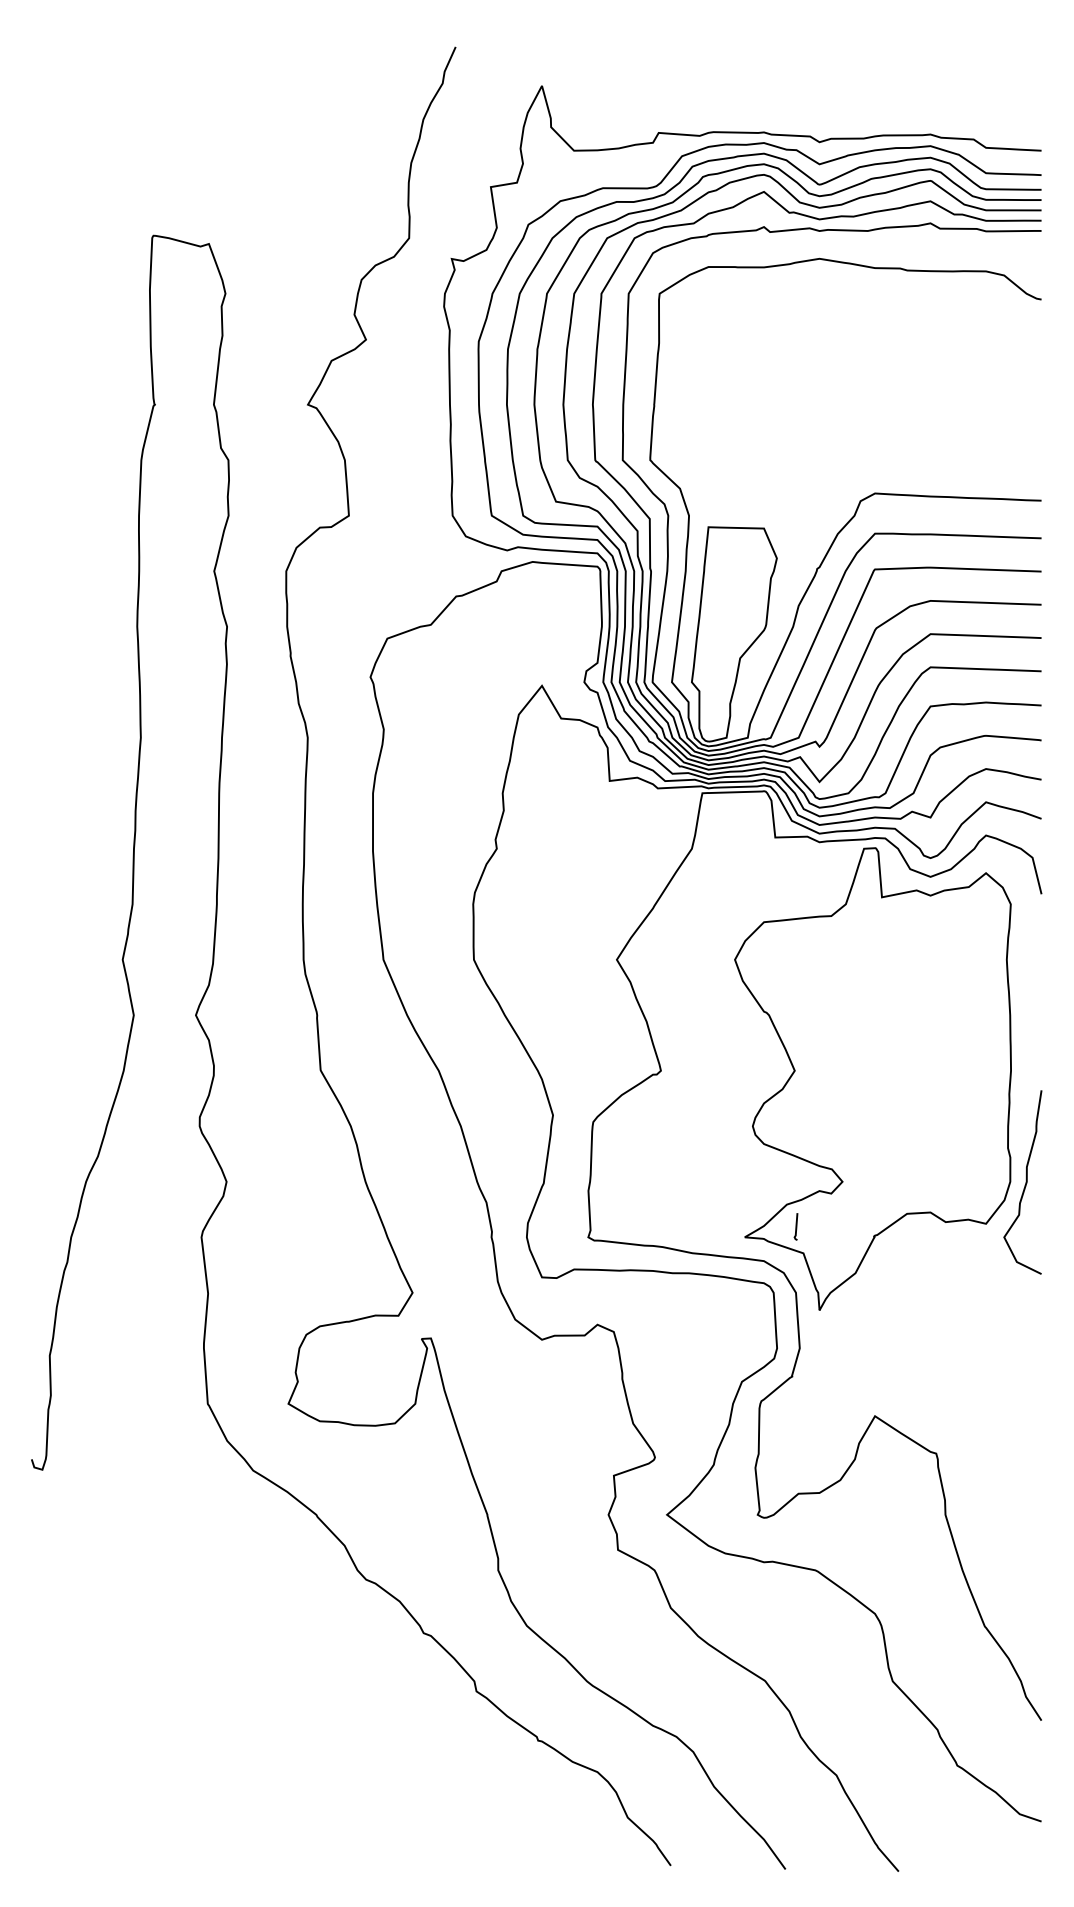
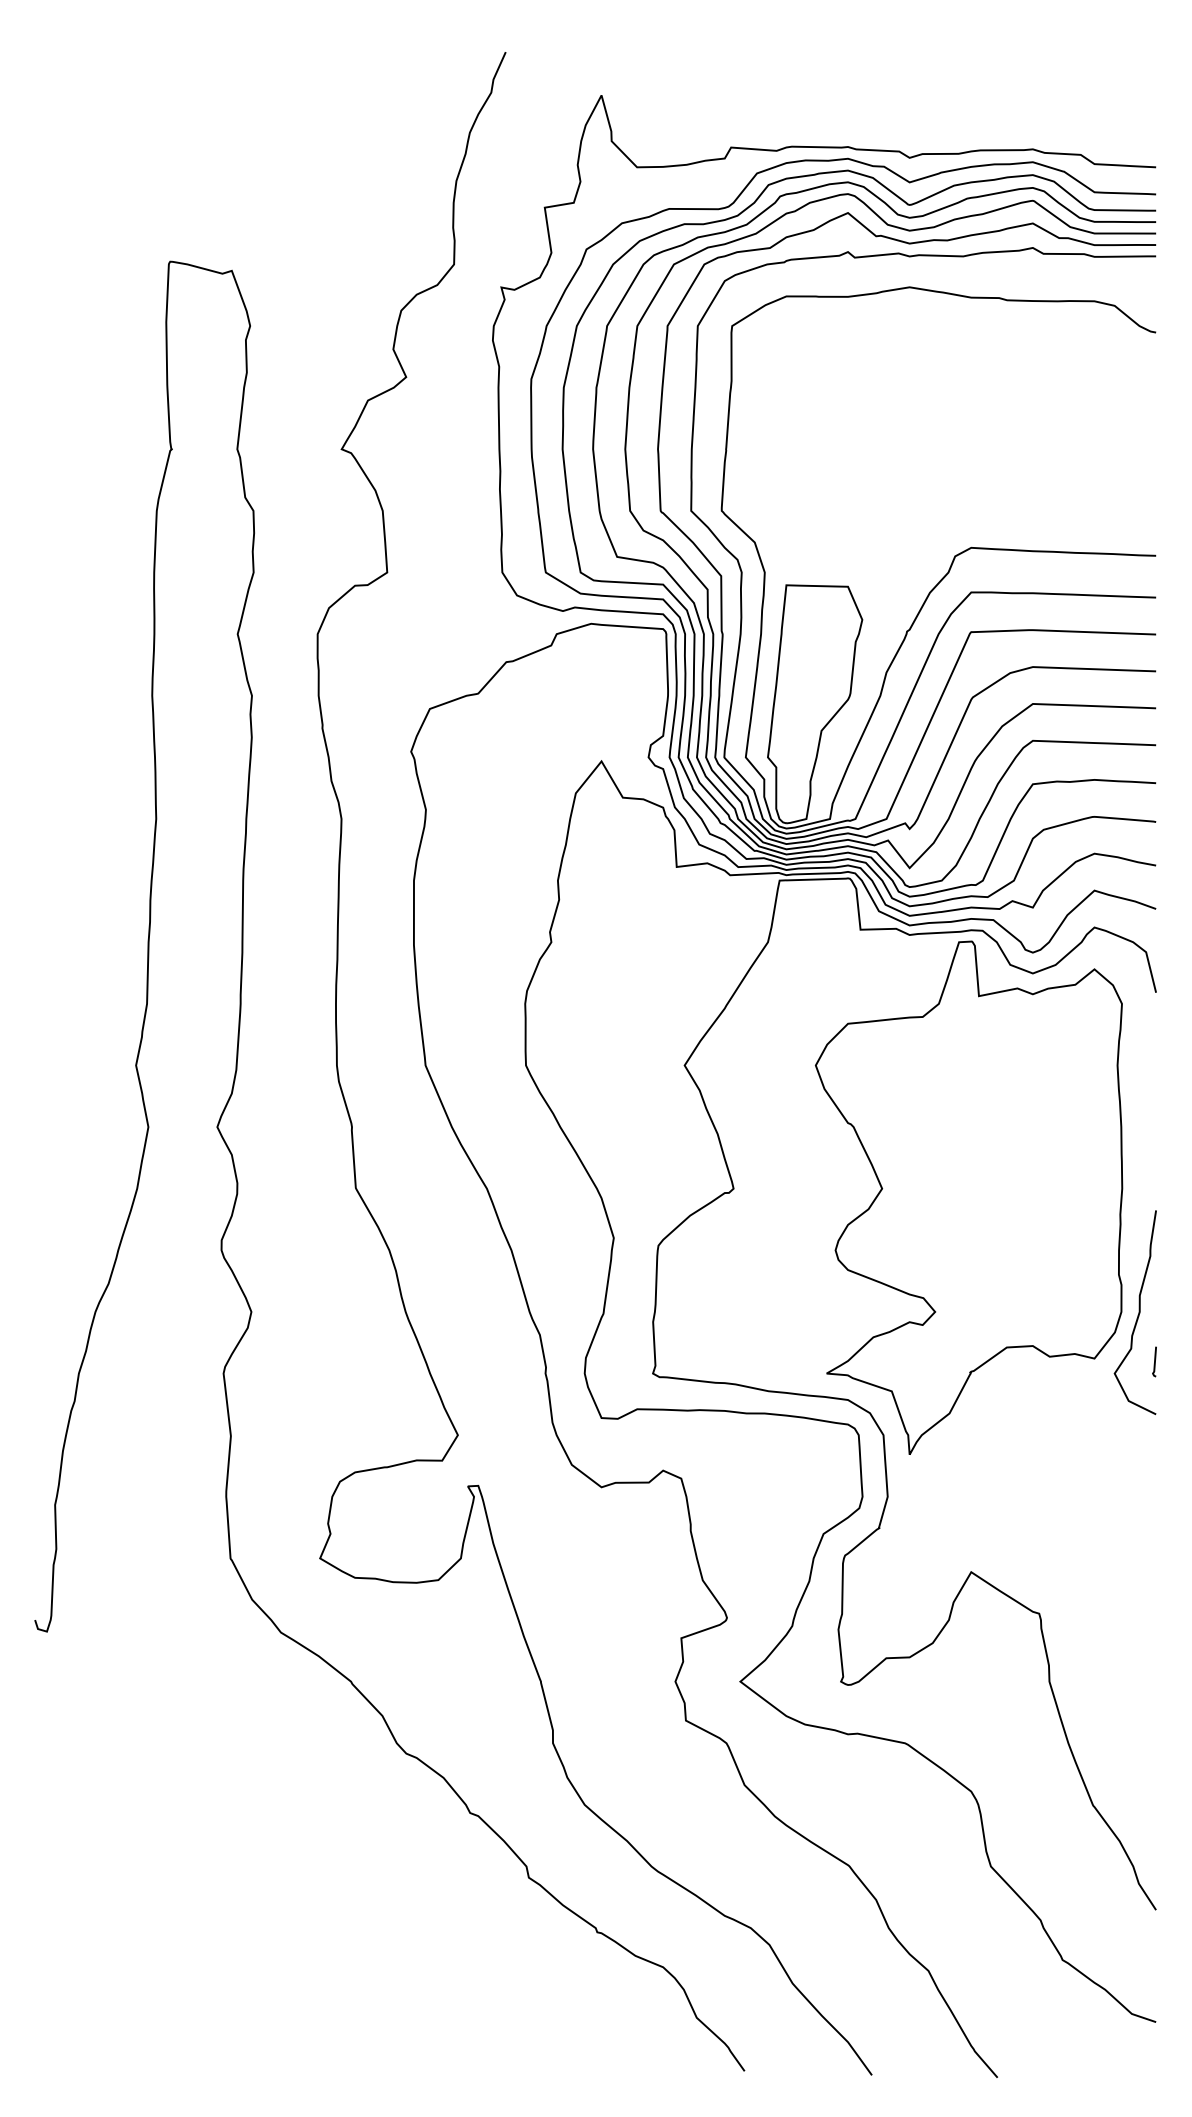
line: (795, 1226) -> (1154, 1361), moved

